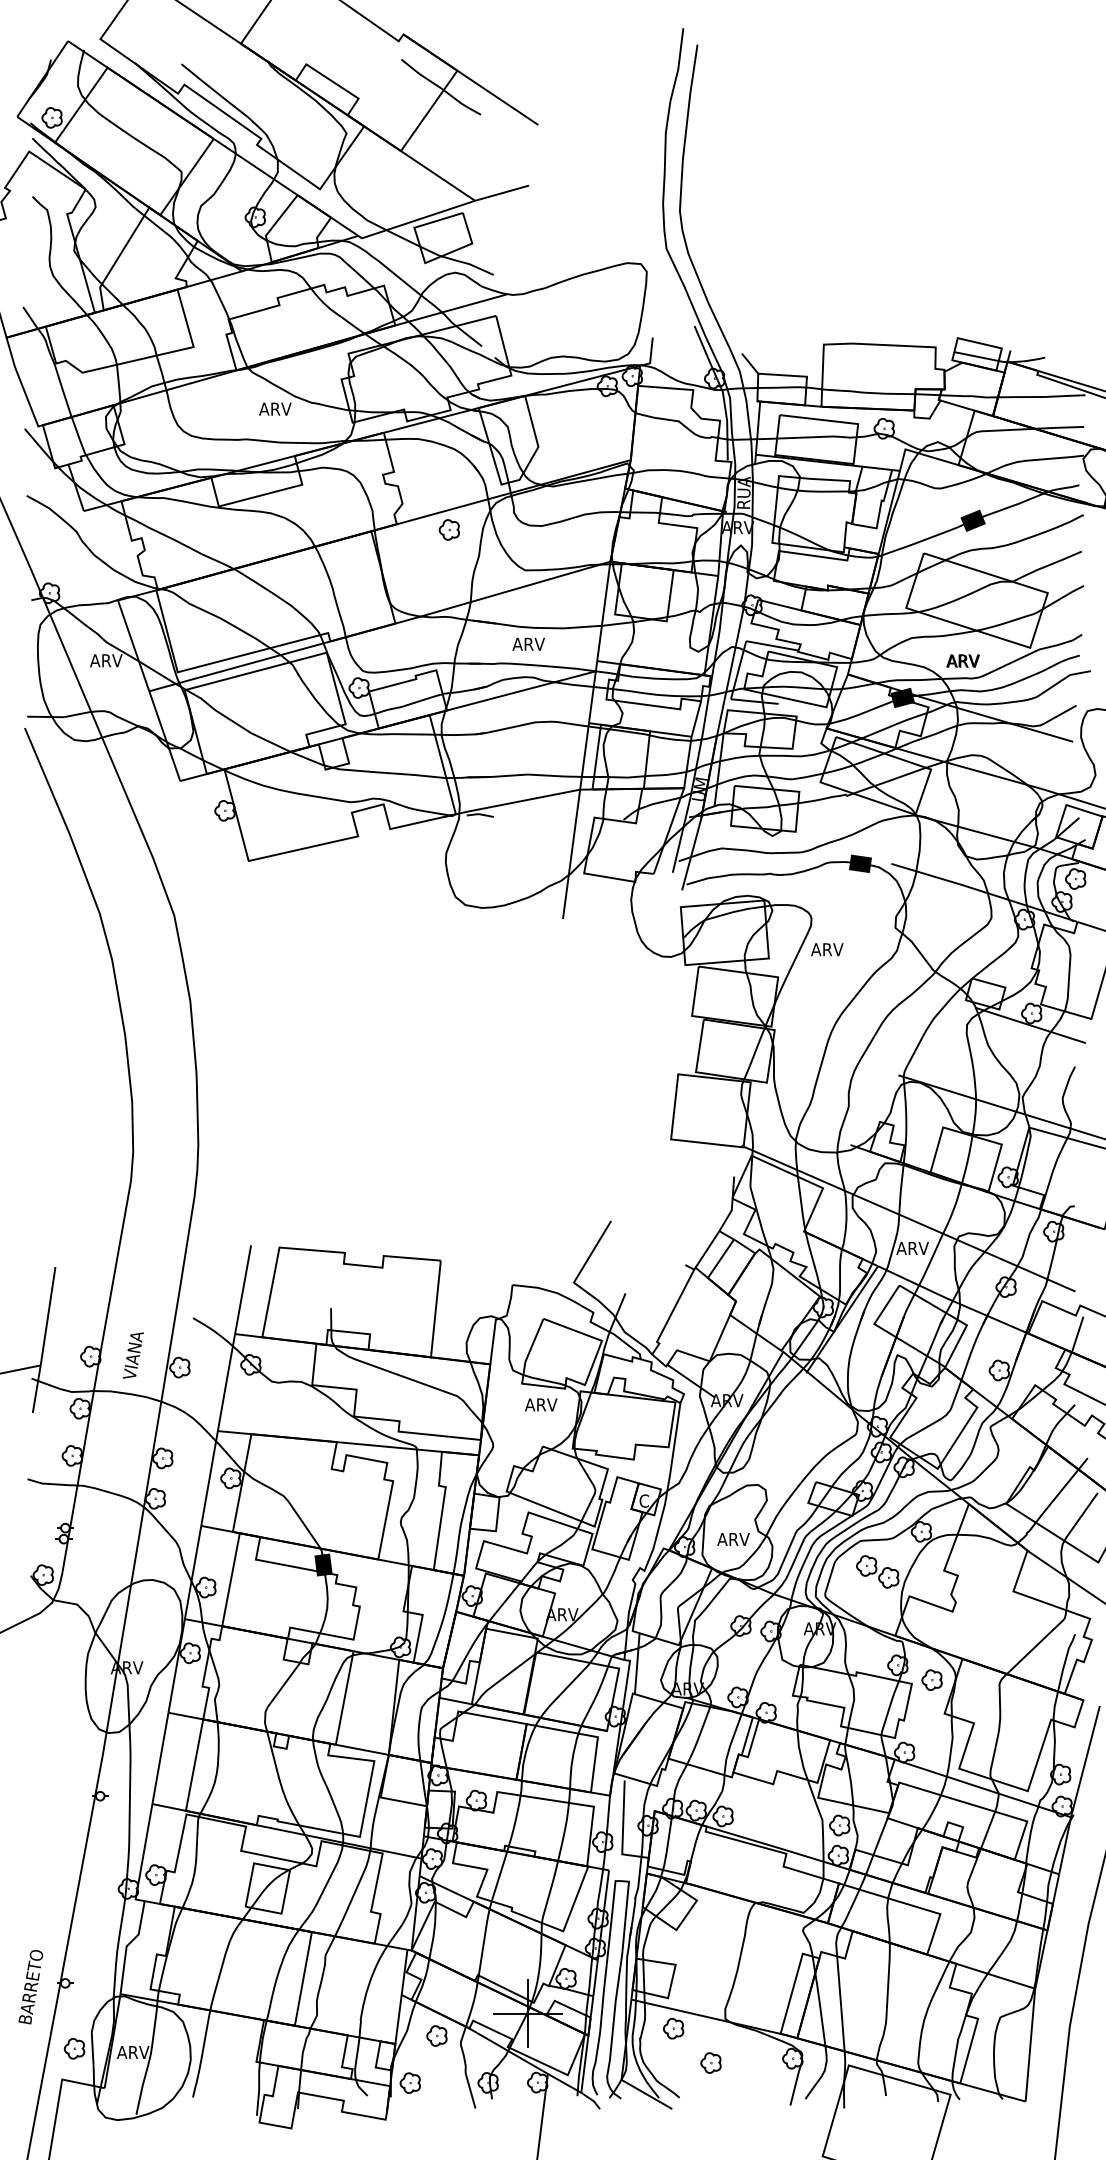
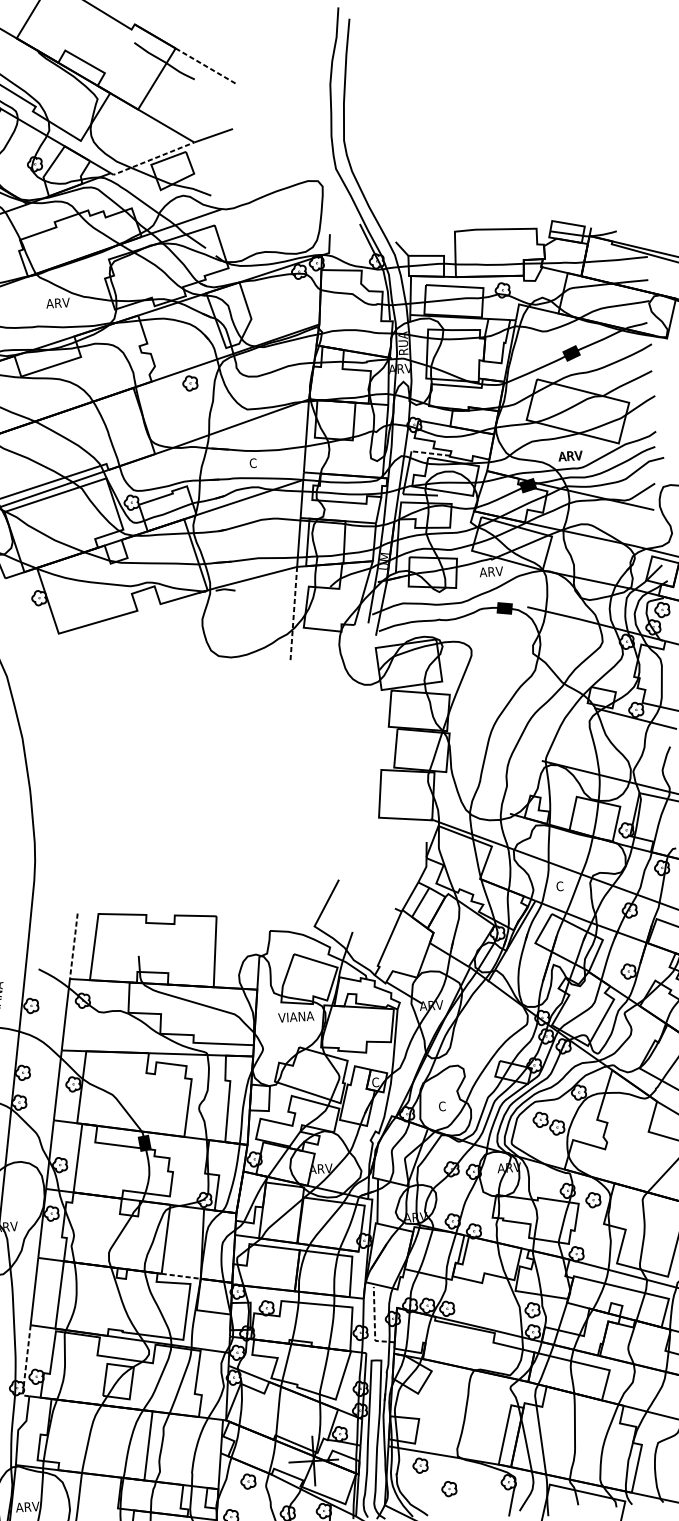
line: (497, 97) -> (206, 66), solid -> dashed
line: (415, 220) -> (151, 159), solid -> dashed
text: (528, 643) -> (253, 462), ARV -> C
line: (772, 645) -> (430, 453), solid -> dashed
line: (571, 854) -> (293, 614), solid -> dashed
text: (827, 949) -> (491, 571), moved
text: (912, 1248) -> (559, 886), ARV -> C
line: (243, 1290) -> (74, 946), solid -> dashed
text: (540, 1404) -> (295, 1016), ARV -> VIANA
text: (733, 1539) -> (442, 1106), ARV -> C
line: (362, 1749) -> (181, 1276), solid -> dashed
line: (623, 1831) -> (375, 1324), solid -> dashed
line: (143, 1857) -> (26, 1364), solid -> dashed

